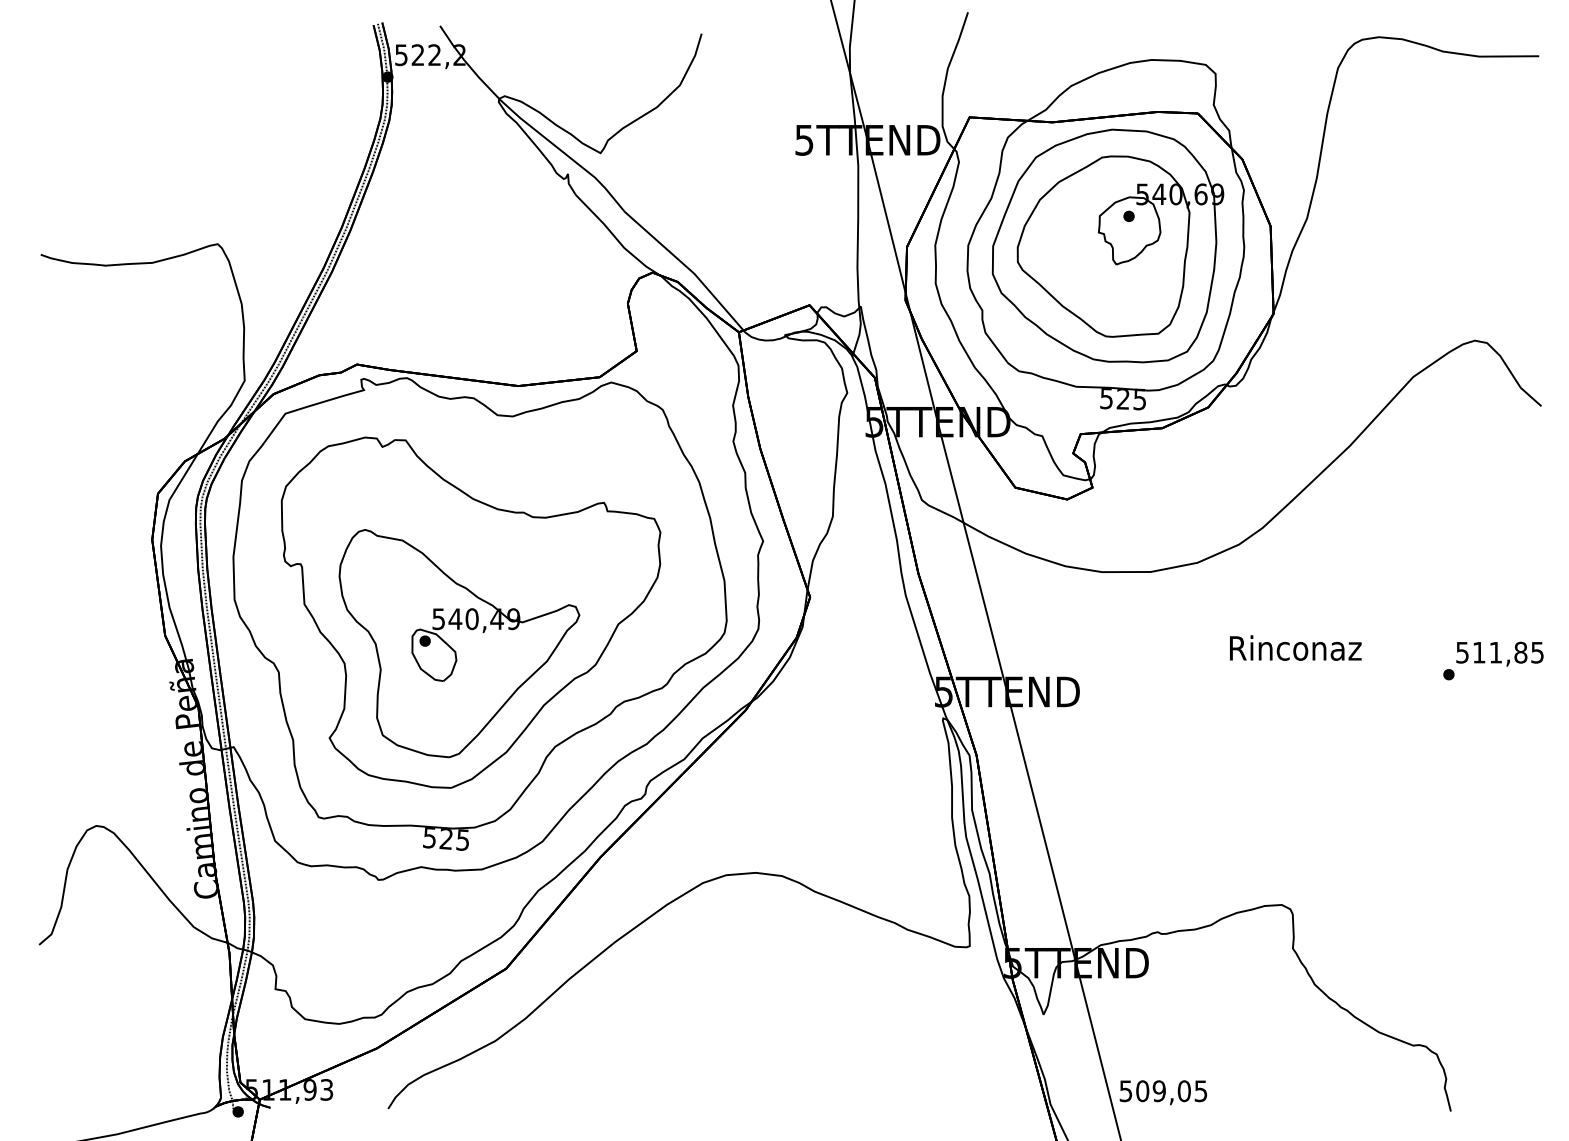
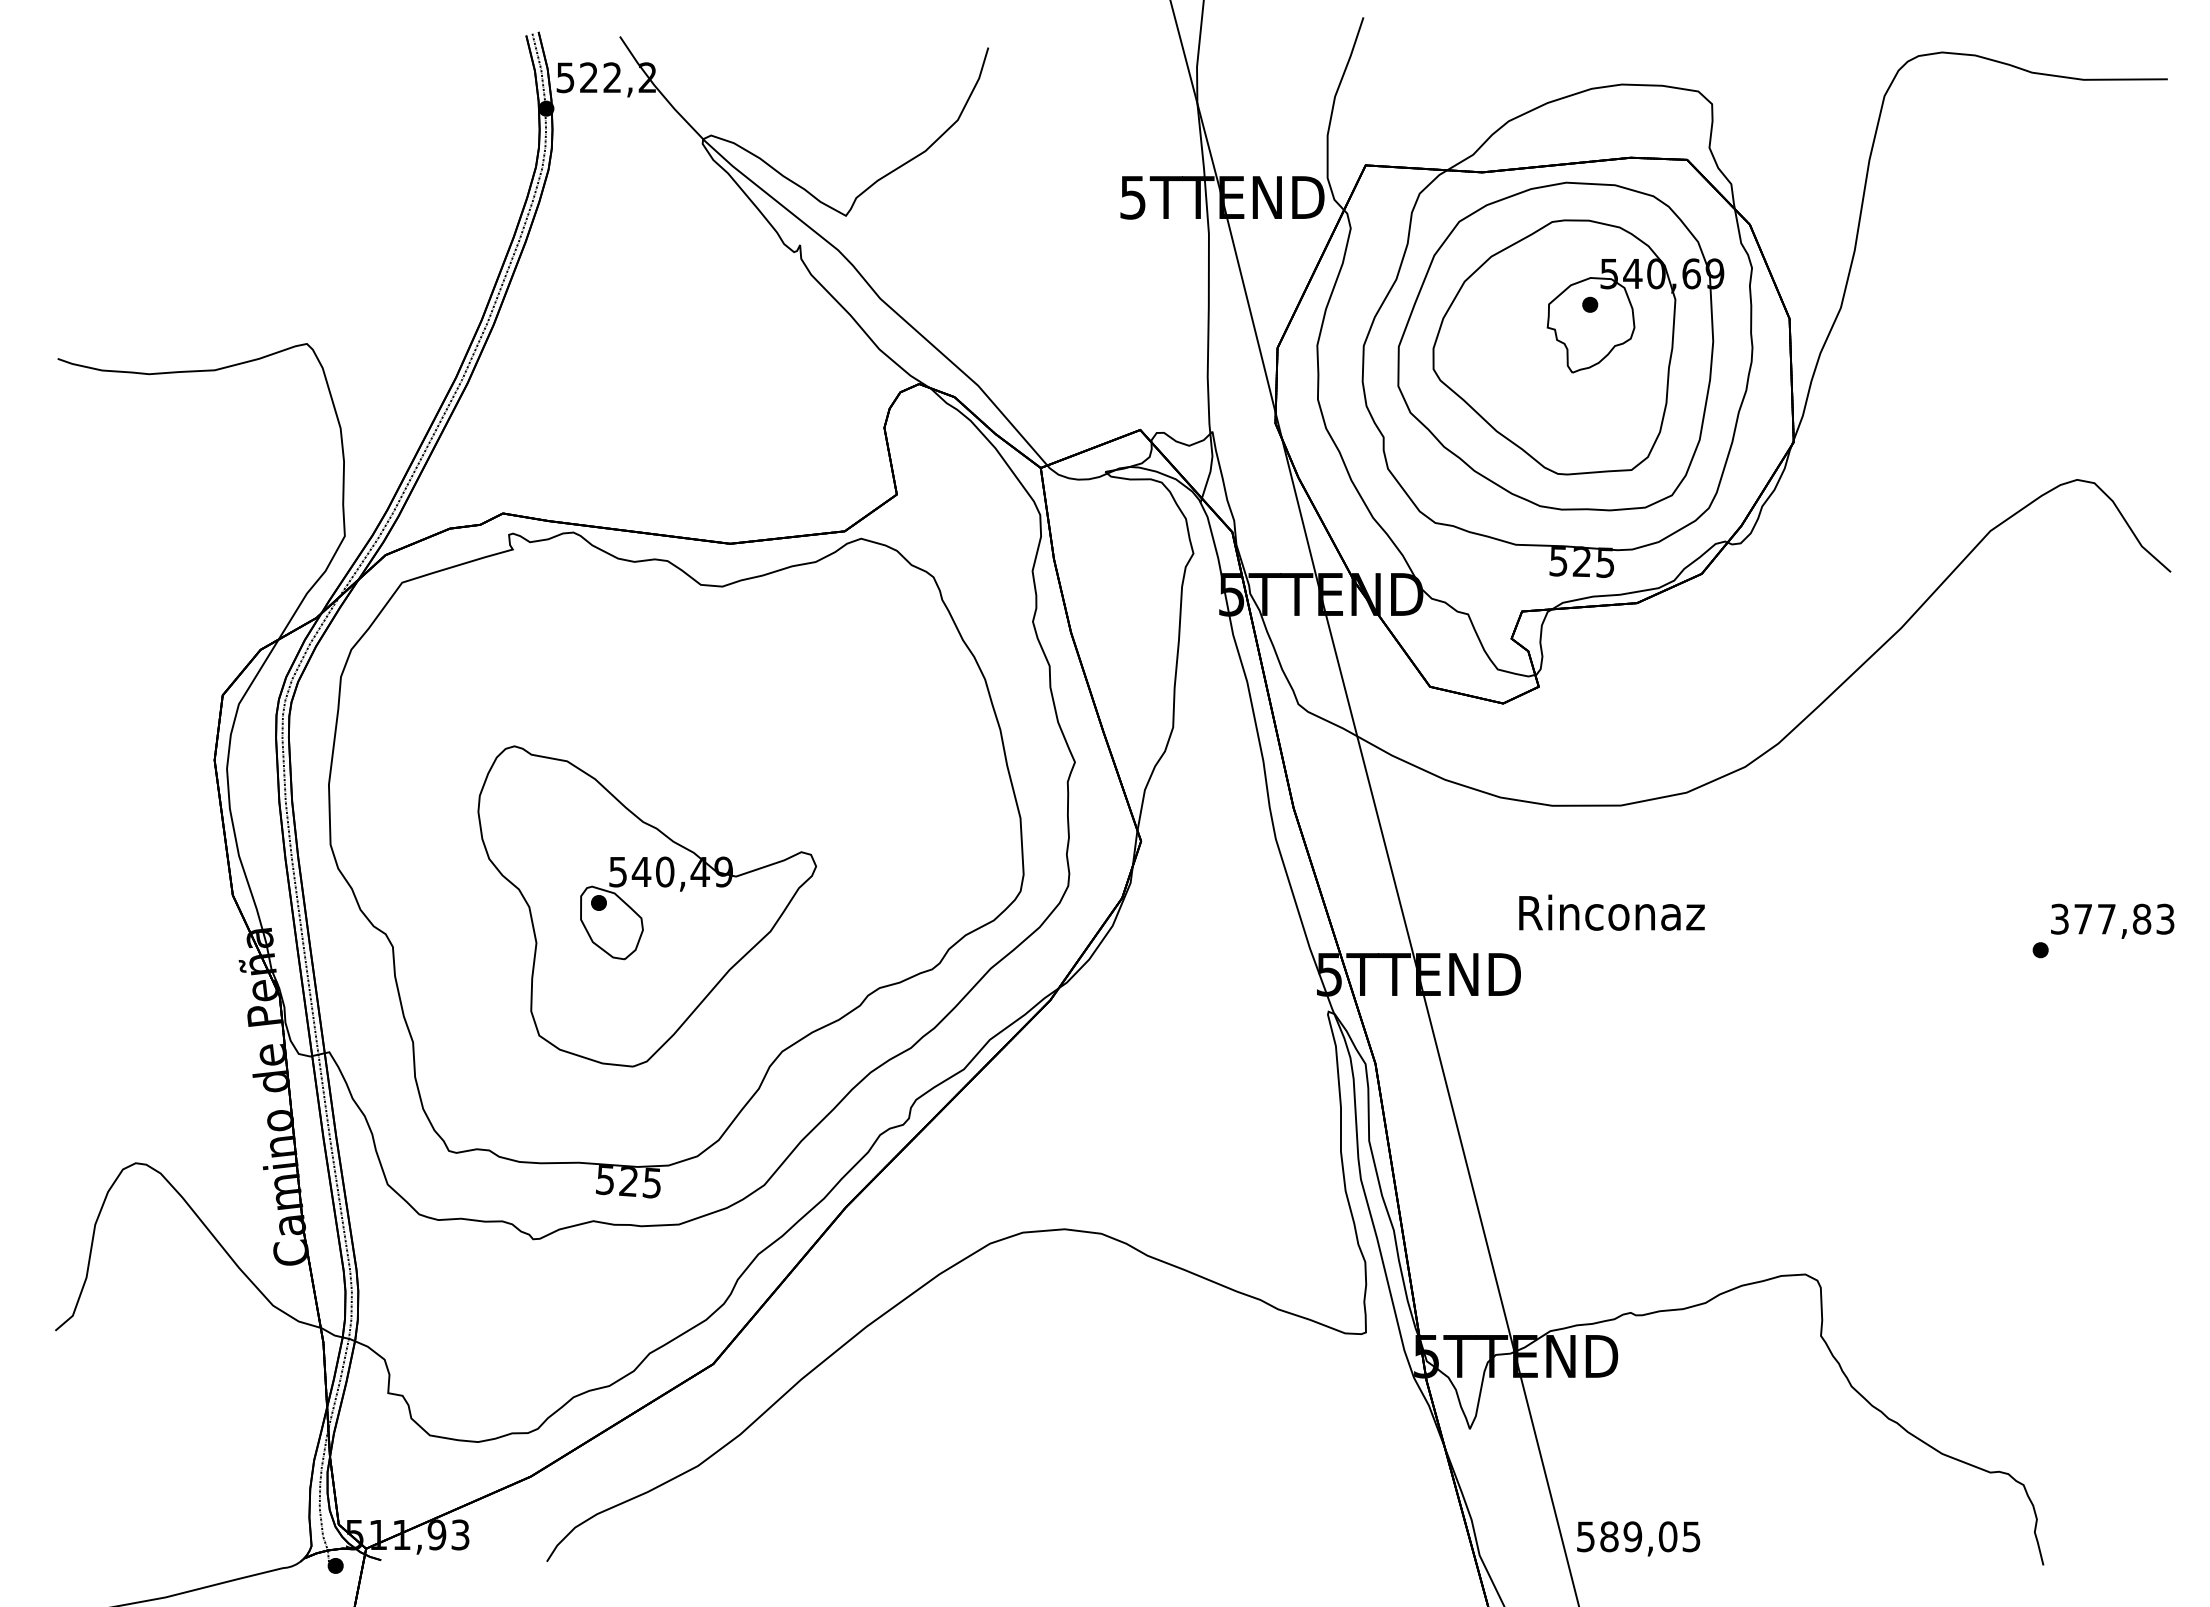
part: (470, 612) -> (663, 862), removed
text: (1295, 647) -> (1611, 912), moved
text: (1499, 652) -> (2112, 918), 511,85 -> 377,83
text: (1142, 1091) -> (1609, 1536), 509,05 -> 589,05

